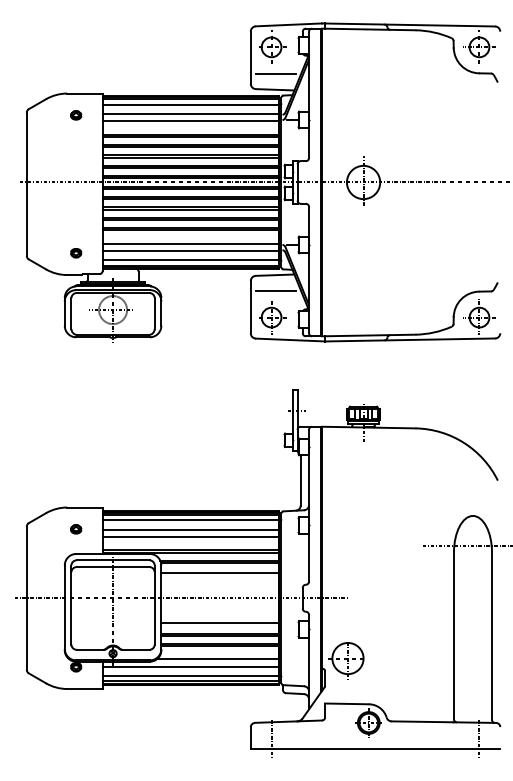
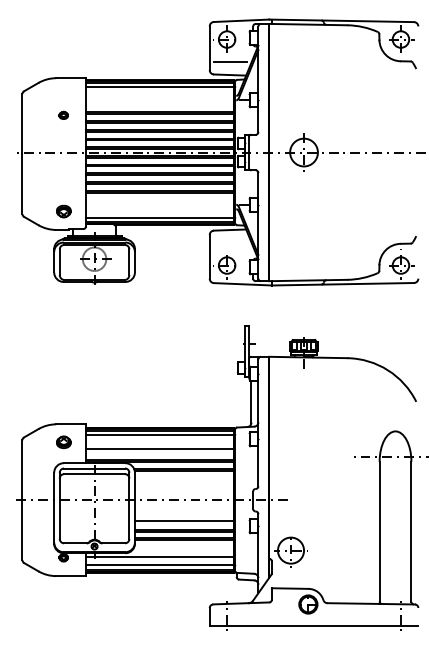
part: (75, 114) -> (63, 114), moved
line: (190, 114) -> (159, 95), removed
line: (190, 121) -> (159, 101), removed
line: (190, 243) -> (159, 203), removed
line: (190, 250) -> (159, 209), removed
part: (75, 252) -> (63, 211), size x1.6
line: (275, 291) -> (230, 243), removed
part: (75, 529) -> (63, 442), size x1.6
line: (190, 529) -> (159, 442), removed
line: (219, 573) -> (183, 479), removed
line: (218, 659) -> (182, 551), removed

